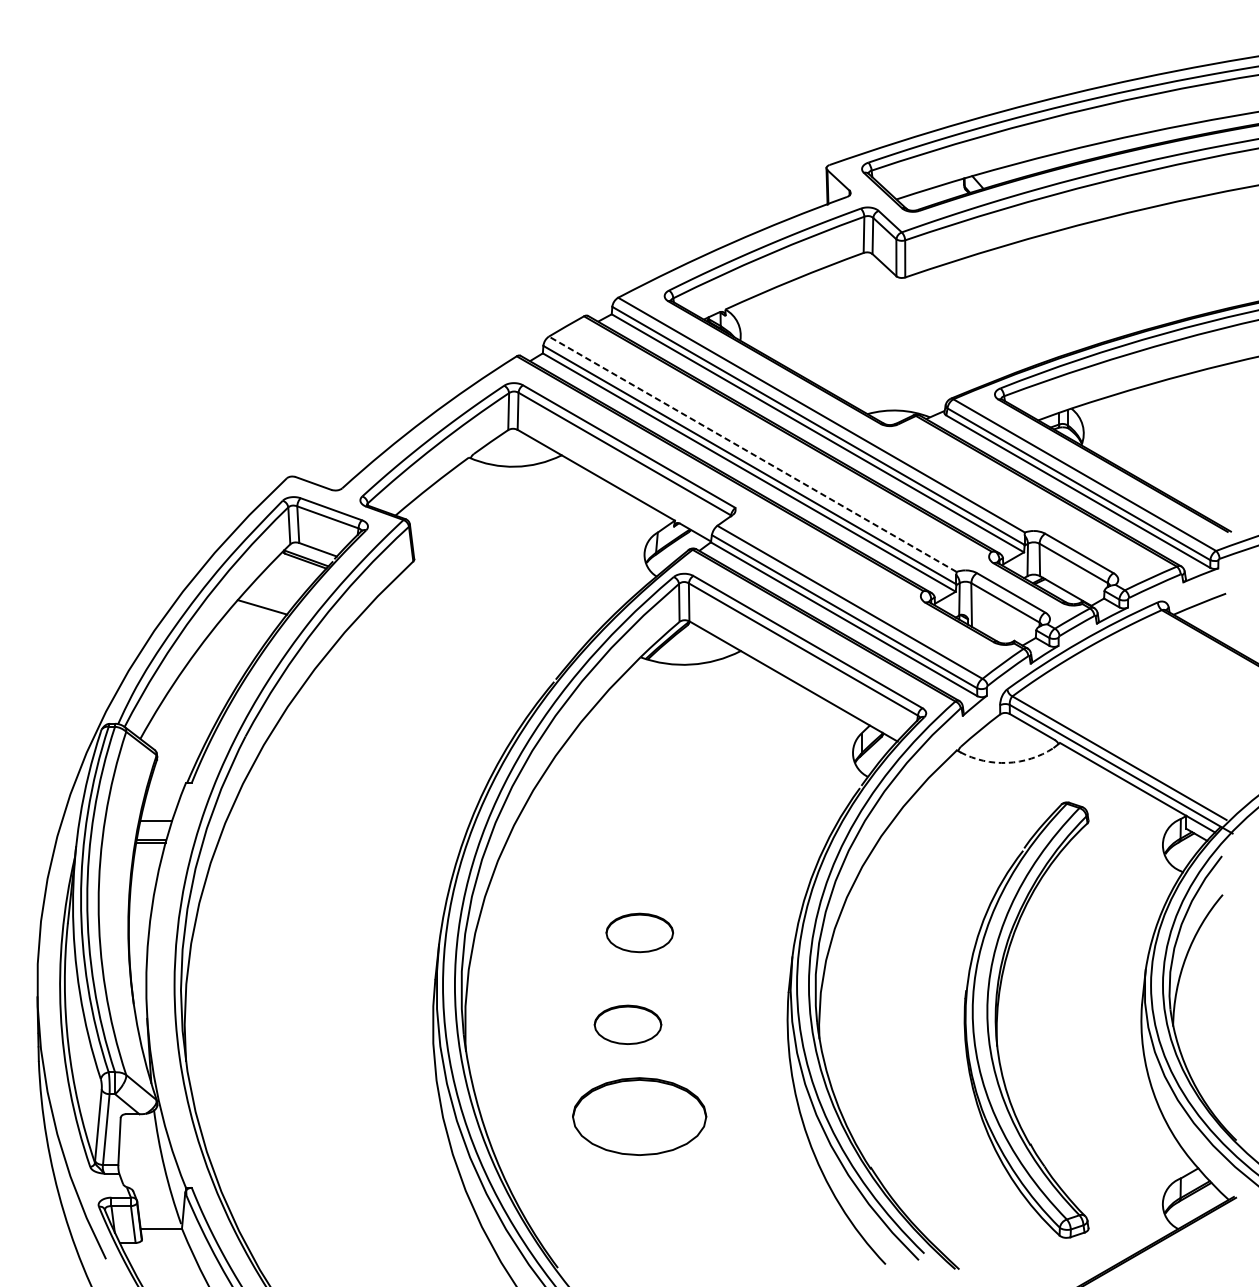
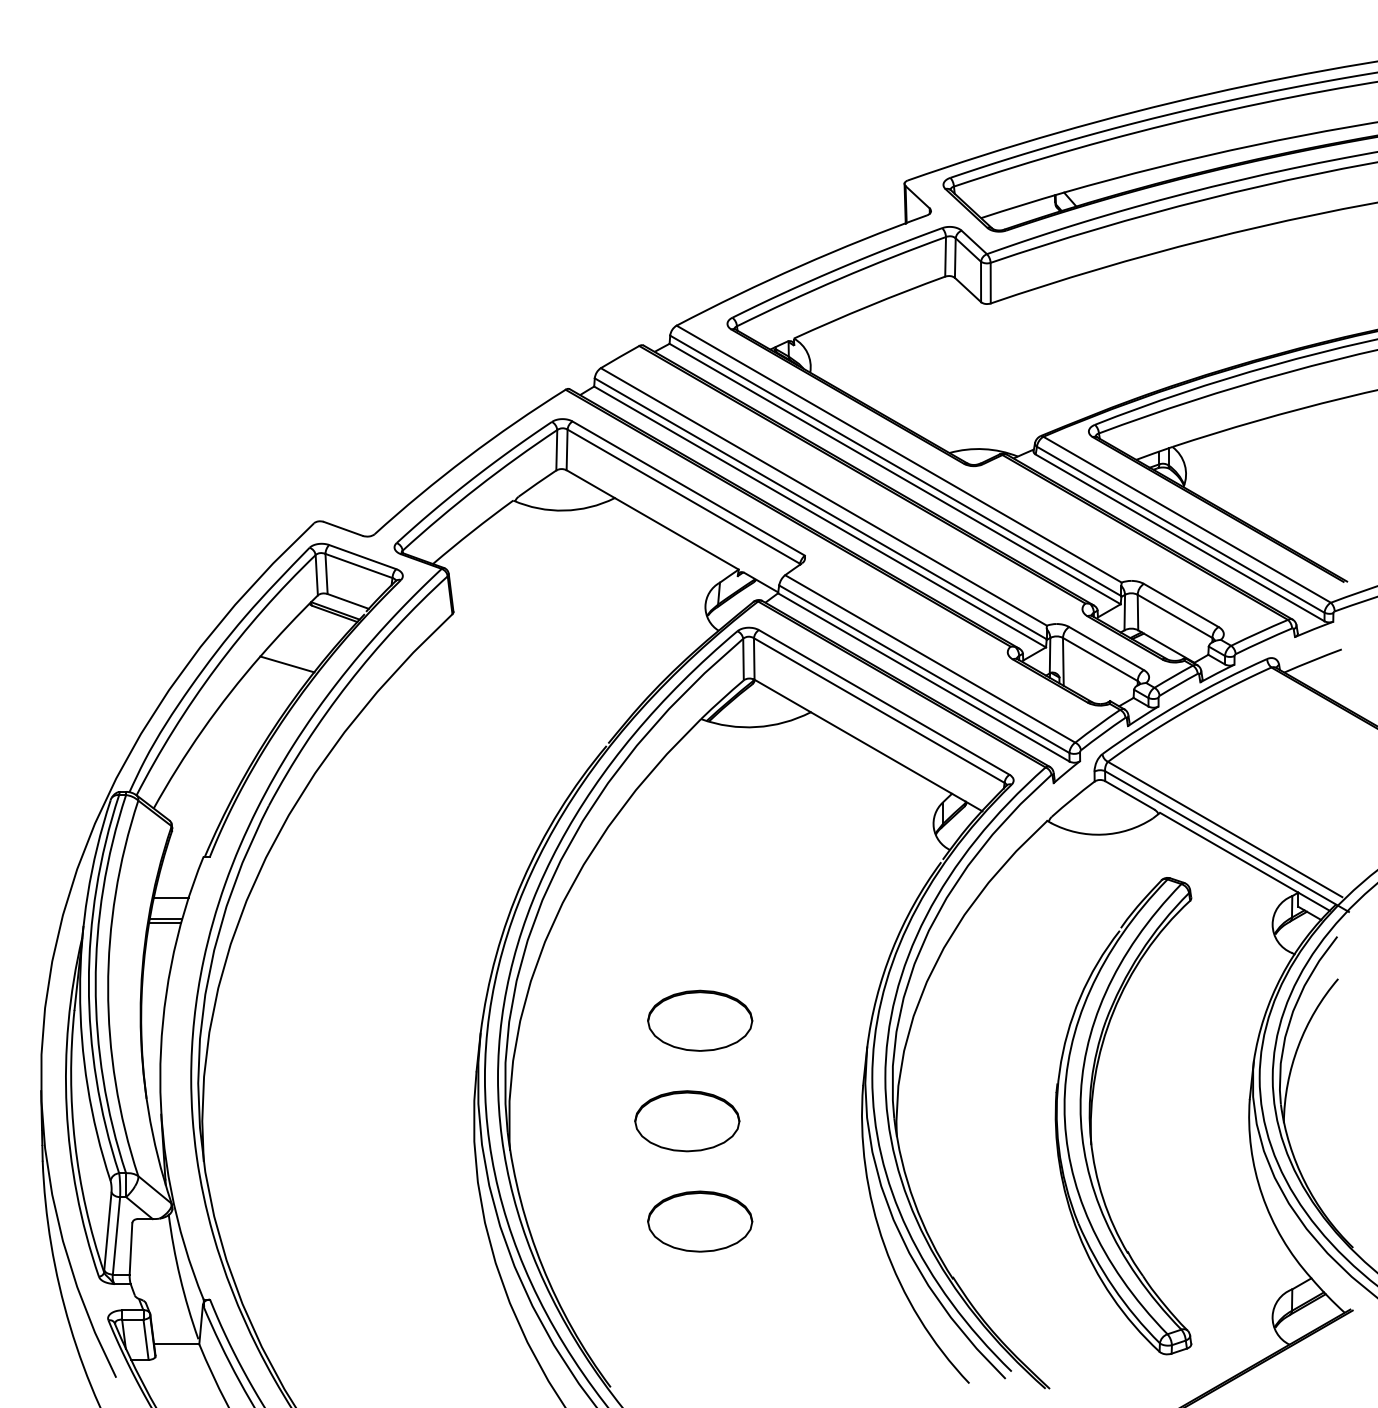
line: (752, 453) -> (823, 496), dashed -> solid
arc: (1007, 762) -> (1102, 834), dashed -> solid
part: (640, 932) -> (700, 1020), size x1.43
part: (628, 1025) -> (687, 1121), size x1.43
part: (640, 1116) -> (700, 1221), size x0.71

